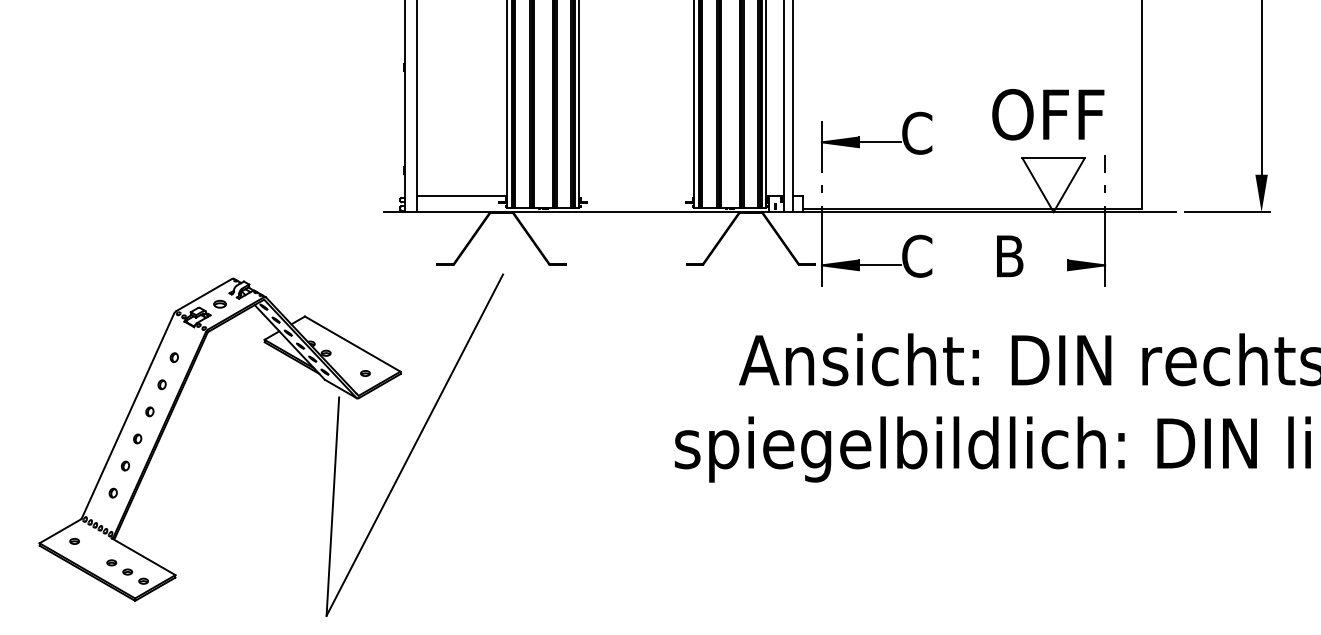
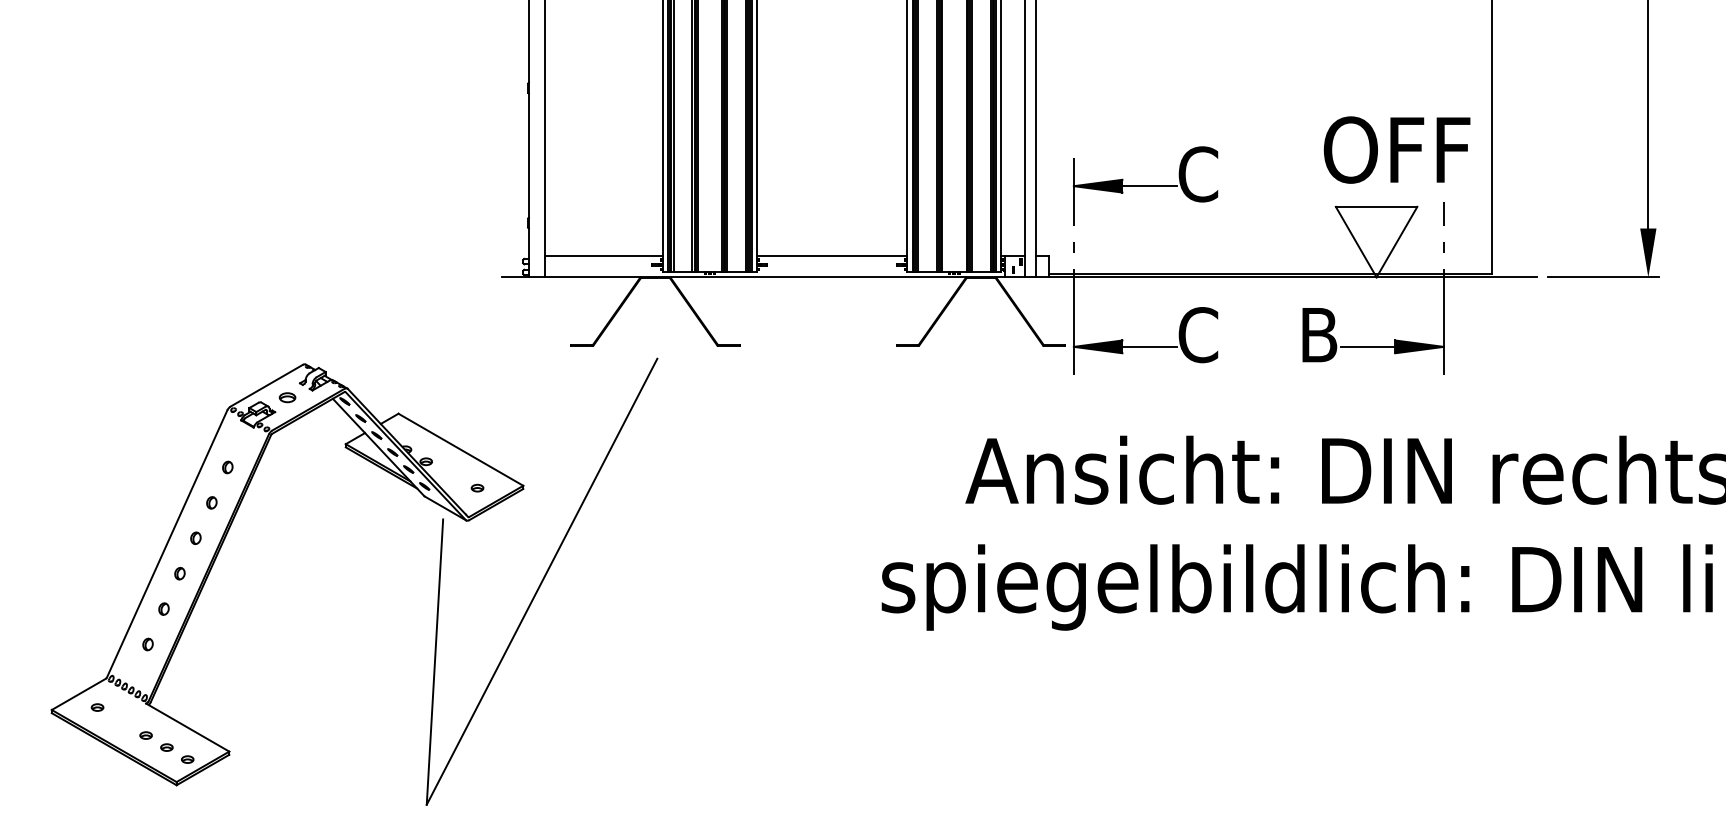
text: (1048, 114) -> (1397, 149), moved
line: (636, 195) -> (831, 255), added
line: (1046, 265) -> (1367, 347), added

